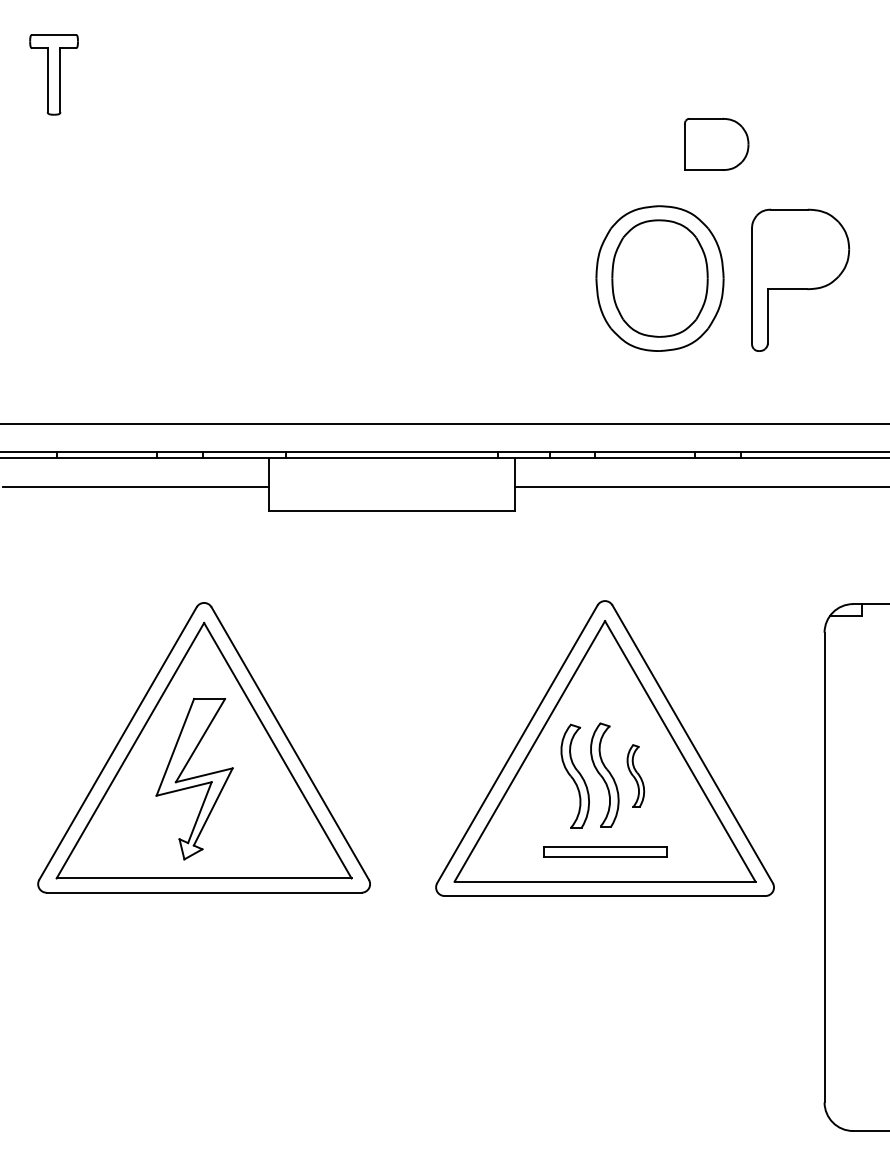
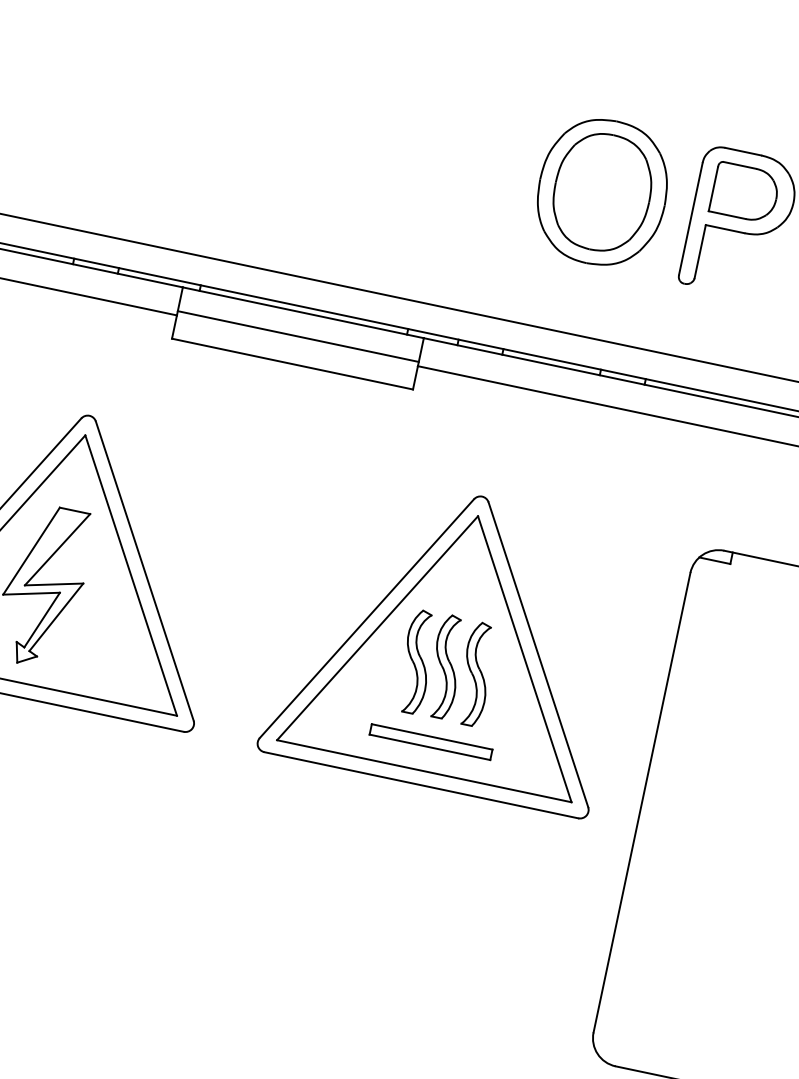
part: (716, 144) -> (744, 192), moved
line: (392, 482) -> (298, 336), added
part: (635, 775) -> (476, 673), size x1.67

